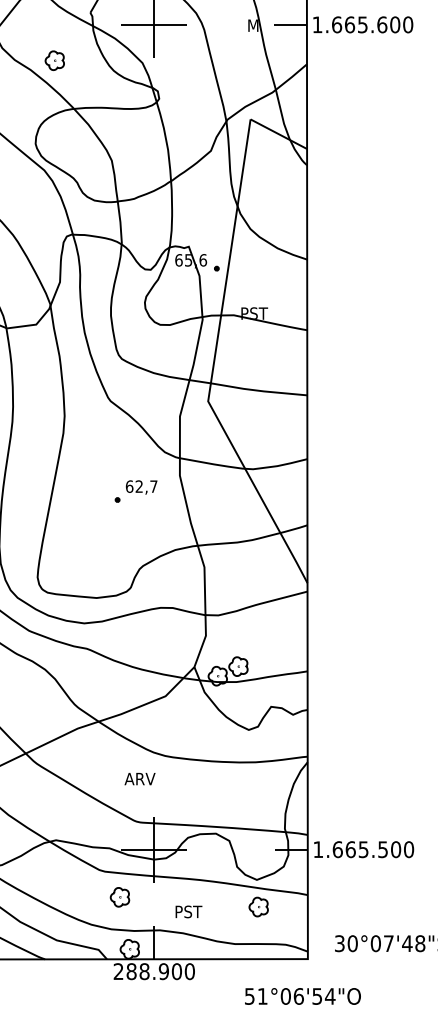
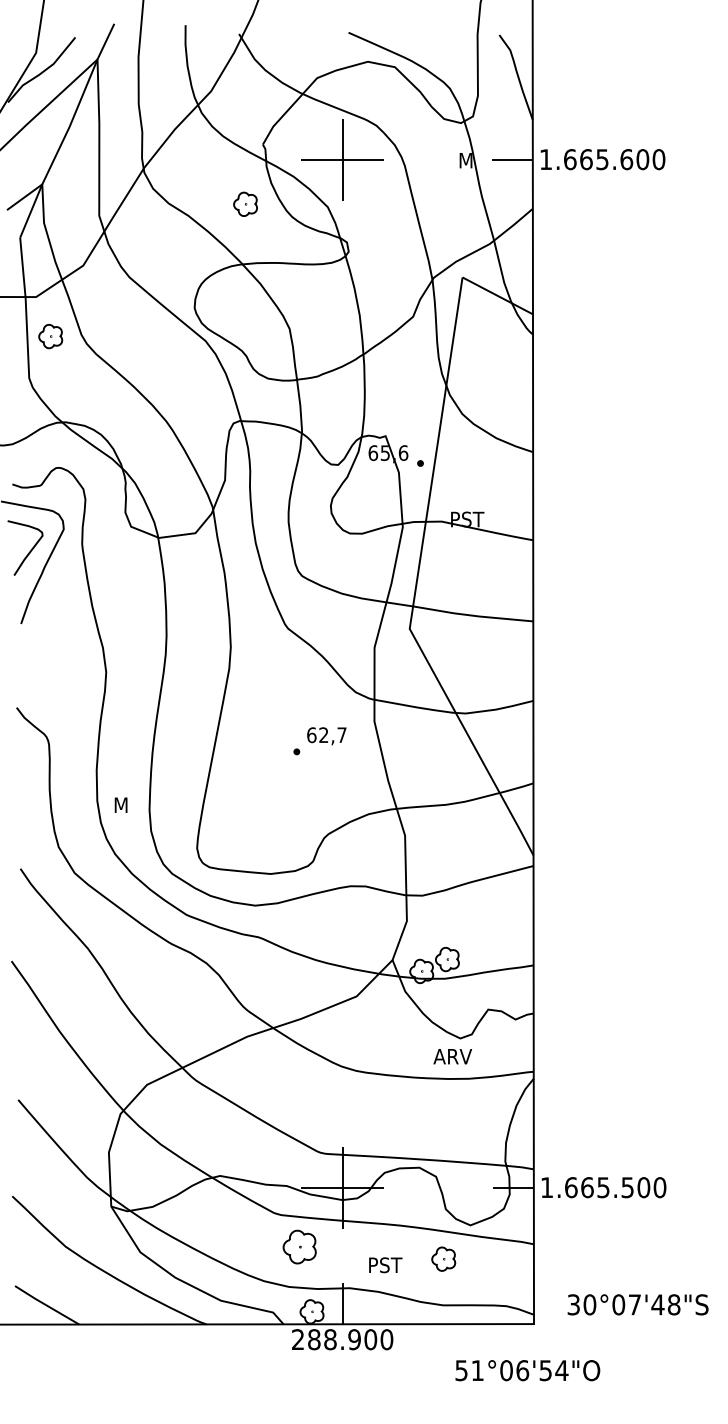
part: (54, 60) -> (245, 203), moved
text: (139, 778) -> (452, 1056), moved
part: (119, 896) -> (299, 1246), size x1.4
part: (258, 906) -> (443, 1258), moved

